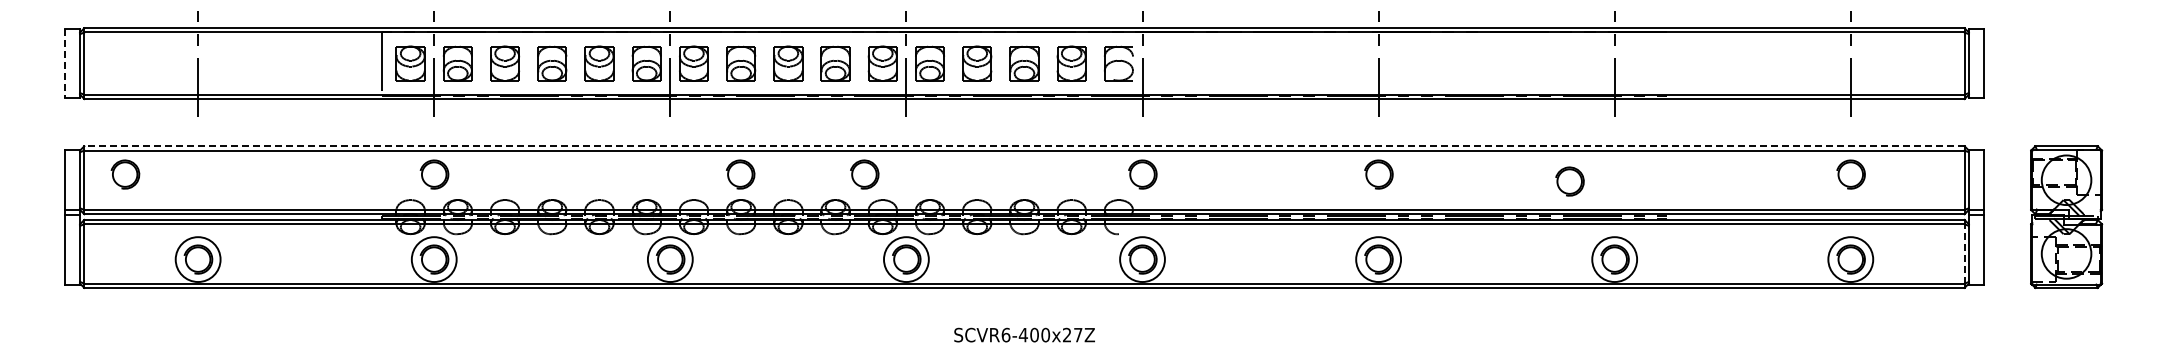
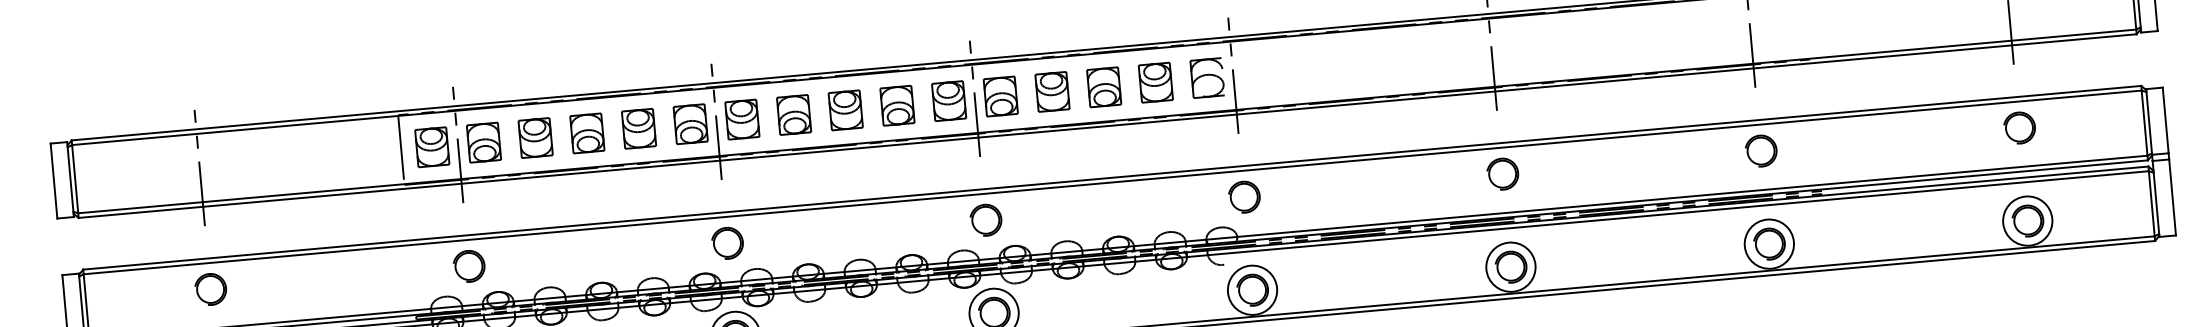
line: (65, 64) -> (54, 181), dashed -> solid
line: (1023, 146) -> (1111, 178), dashed -> solid
part: (125, 174) -> (210, 289), moved
part: (740, 174) -> (727, 243), moved
part: (864, 174) -> (985, 220), moved
part: (1569, 181) -> (1760, 151), moved
line: (1964, 253) -> (2151, 203), dashed -> solid

